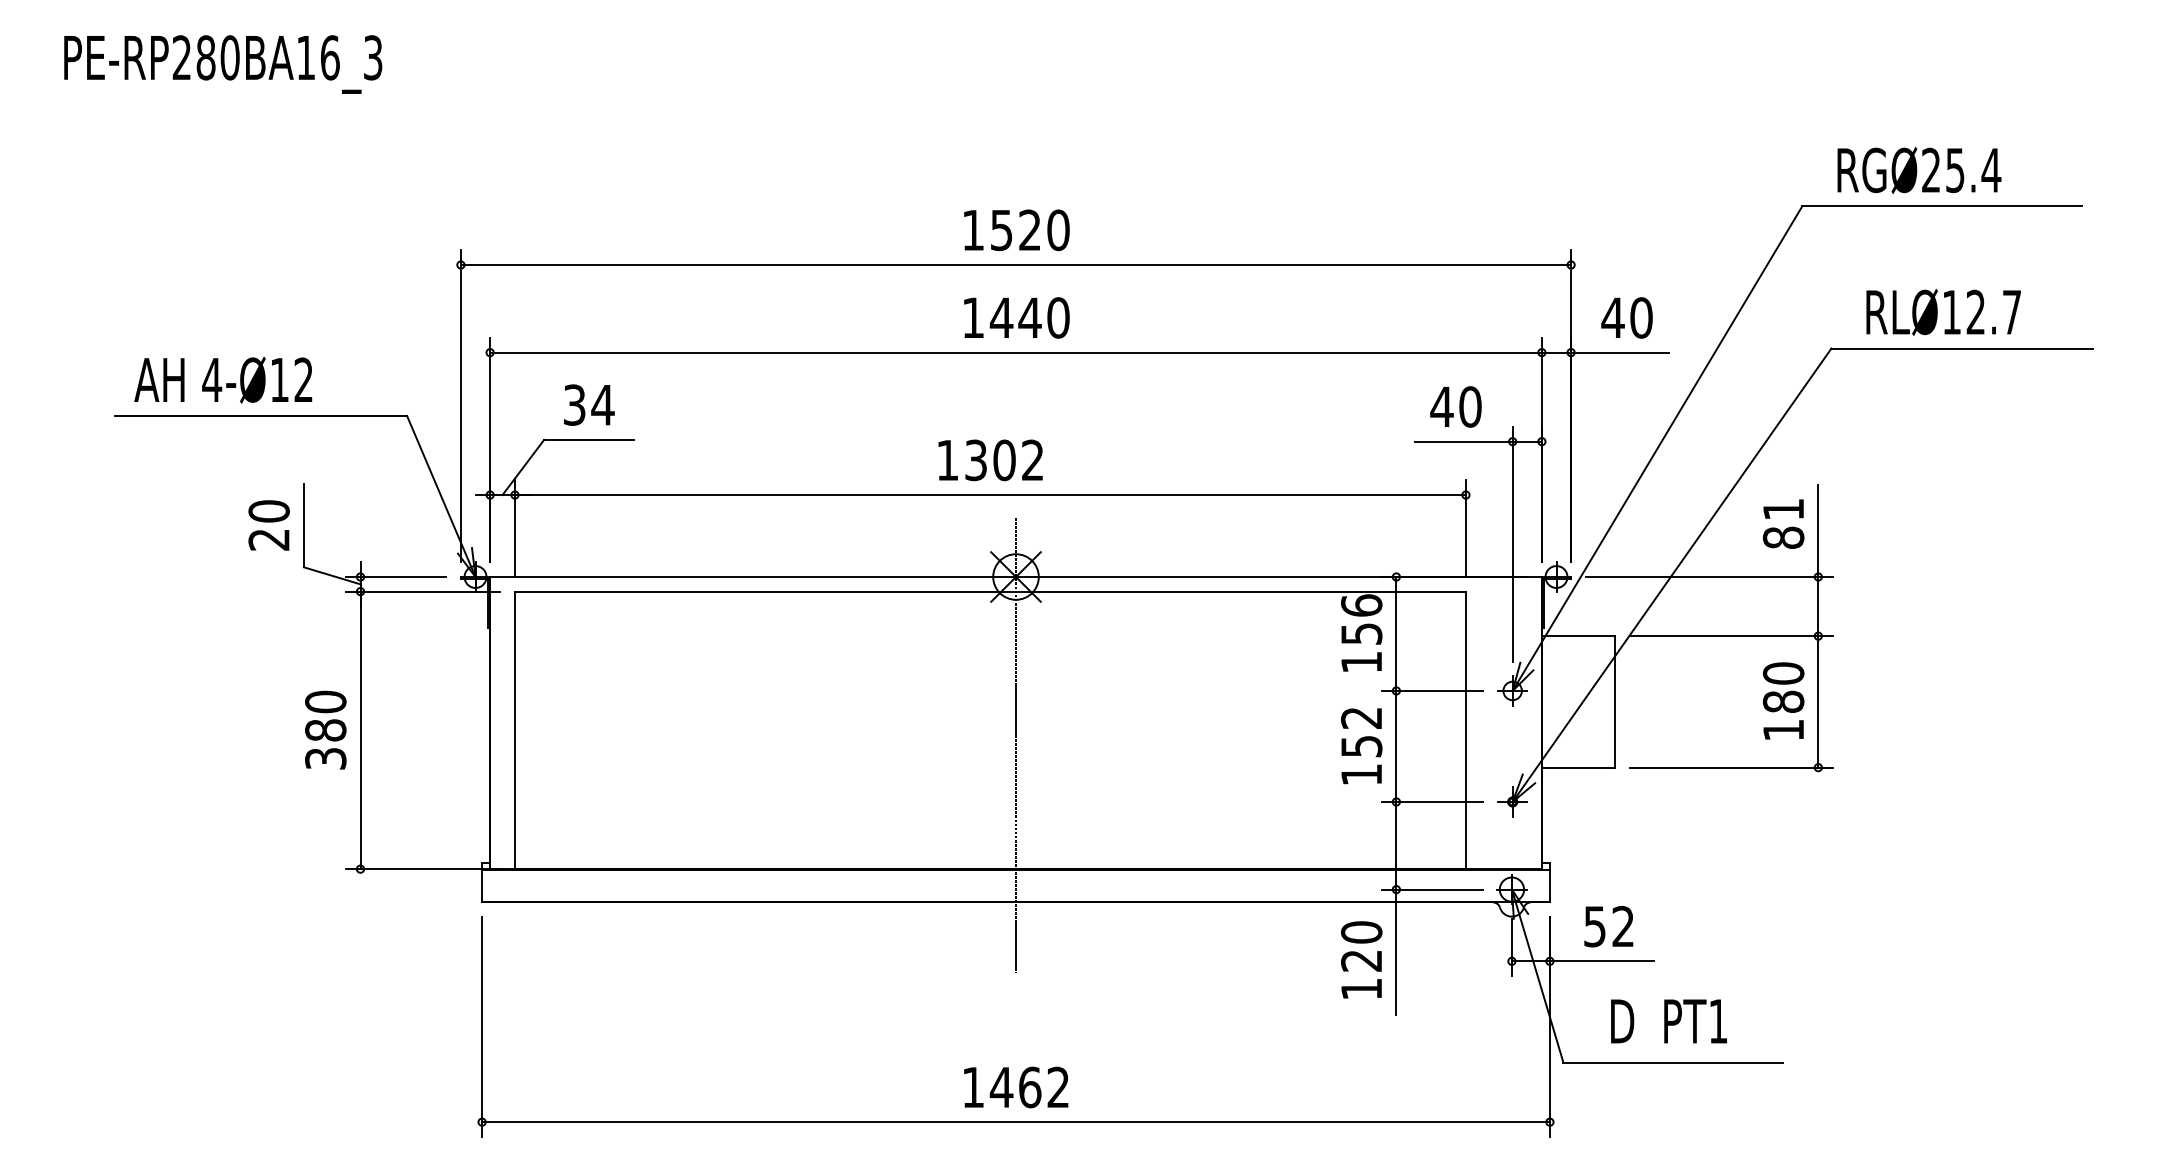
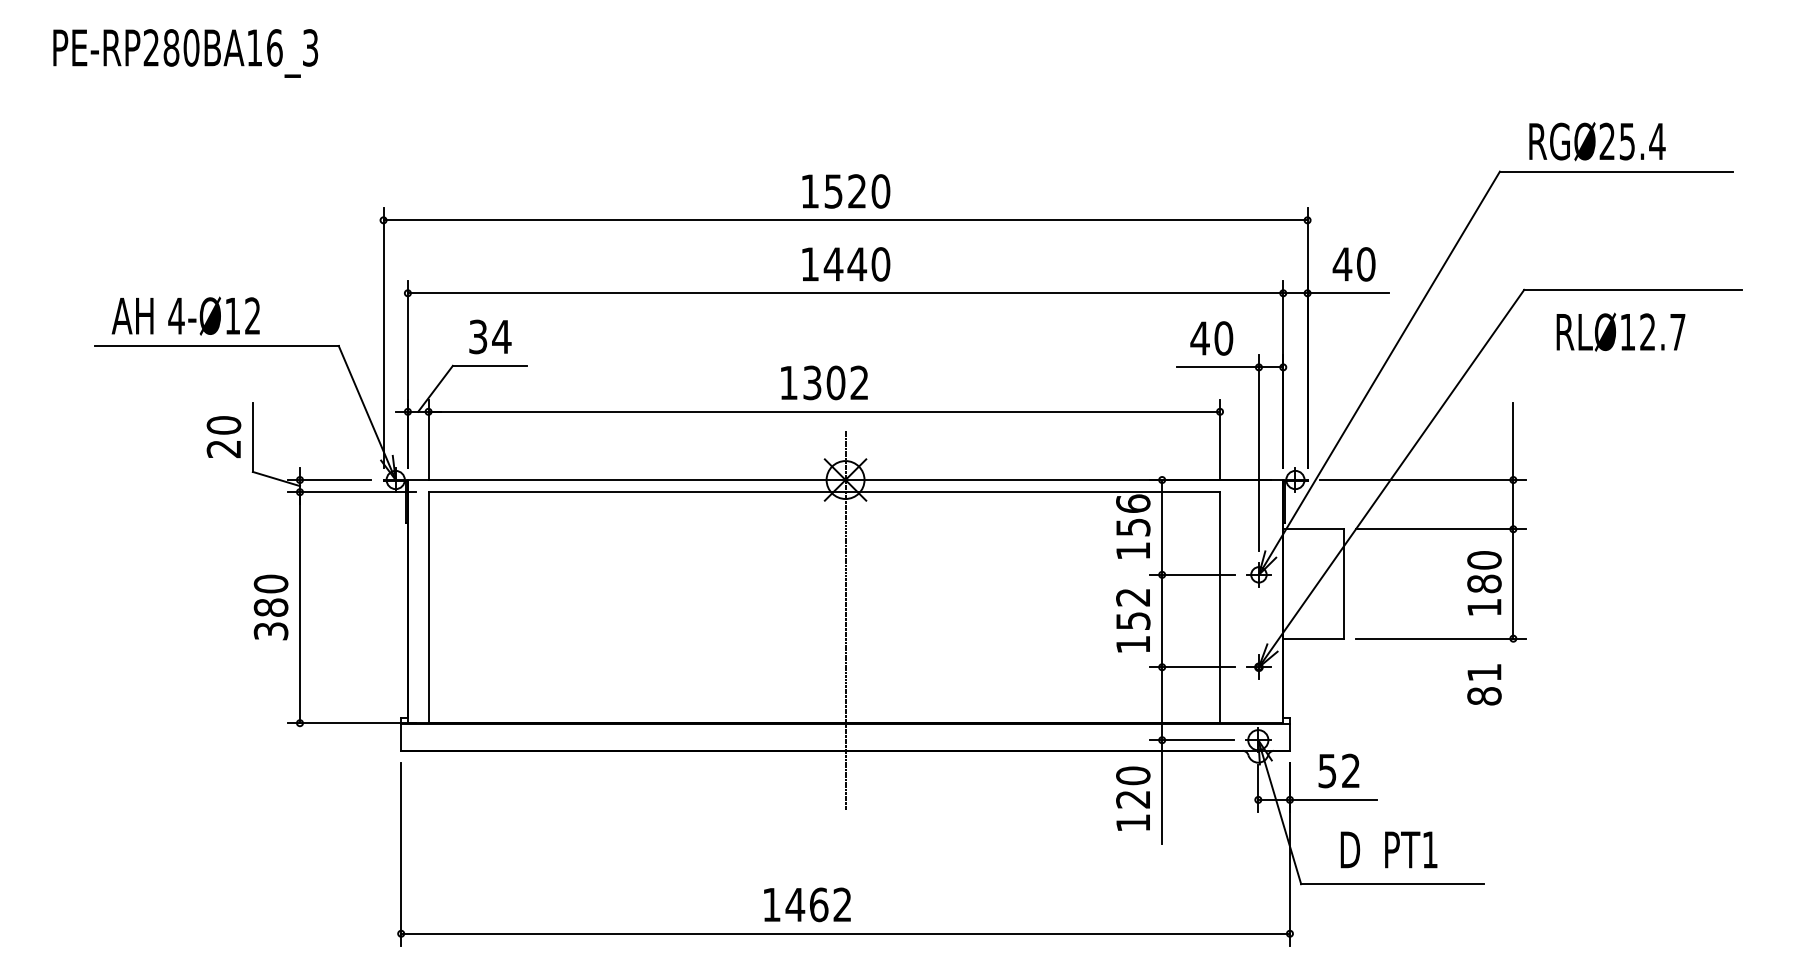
text: (1943, 312) -> (1620, 332), moved
text: (1783, 523) -> (1484, 684), moved
text: (1016, 1087) -> (807, 904), moved

